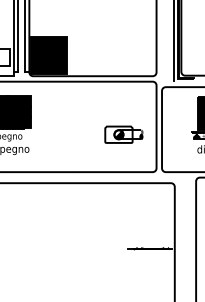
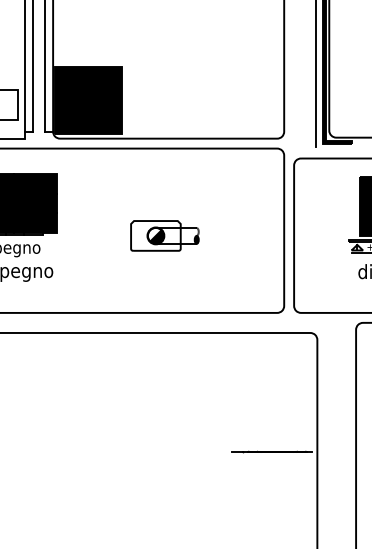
part: (123, 134) -> (164, 235), moved

